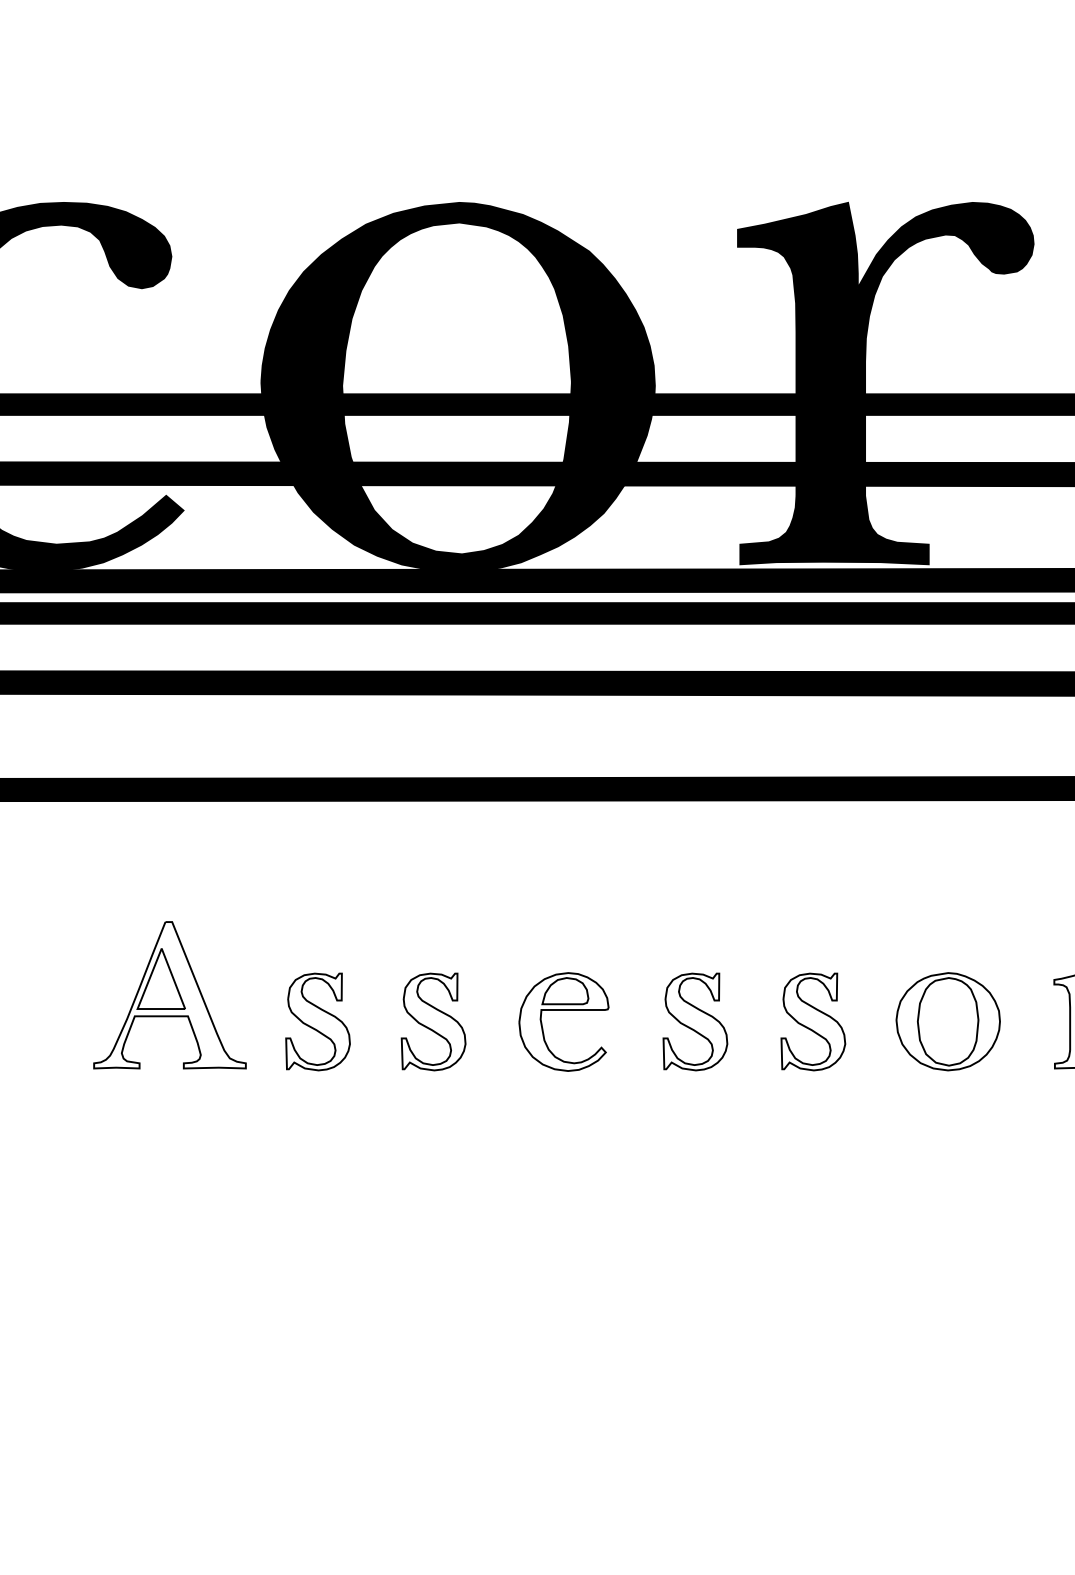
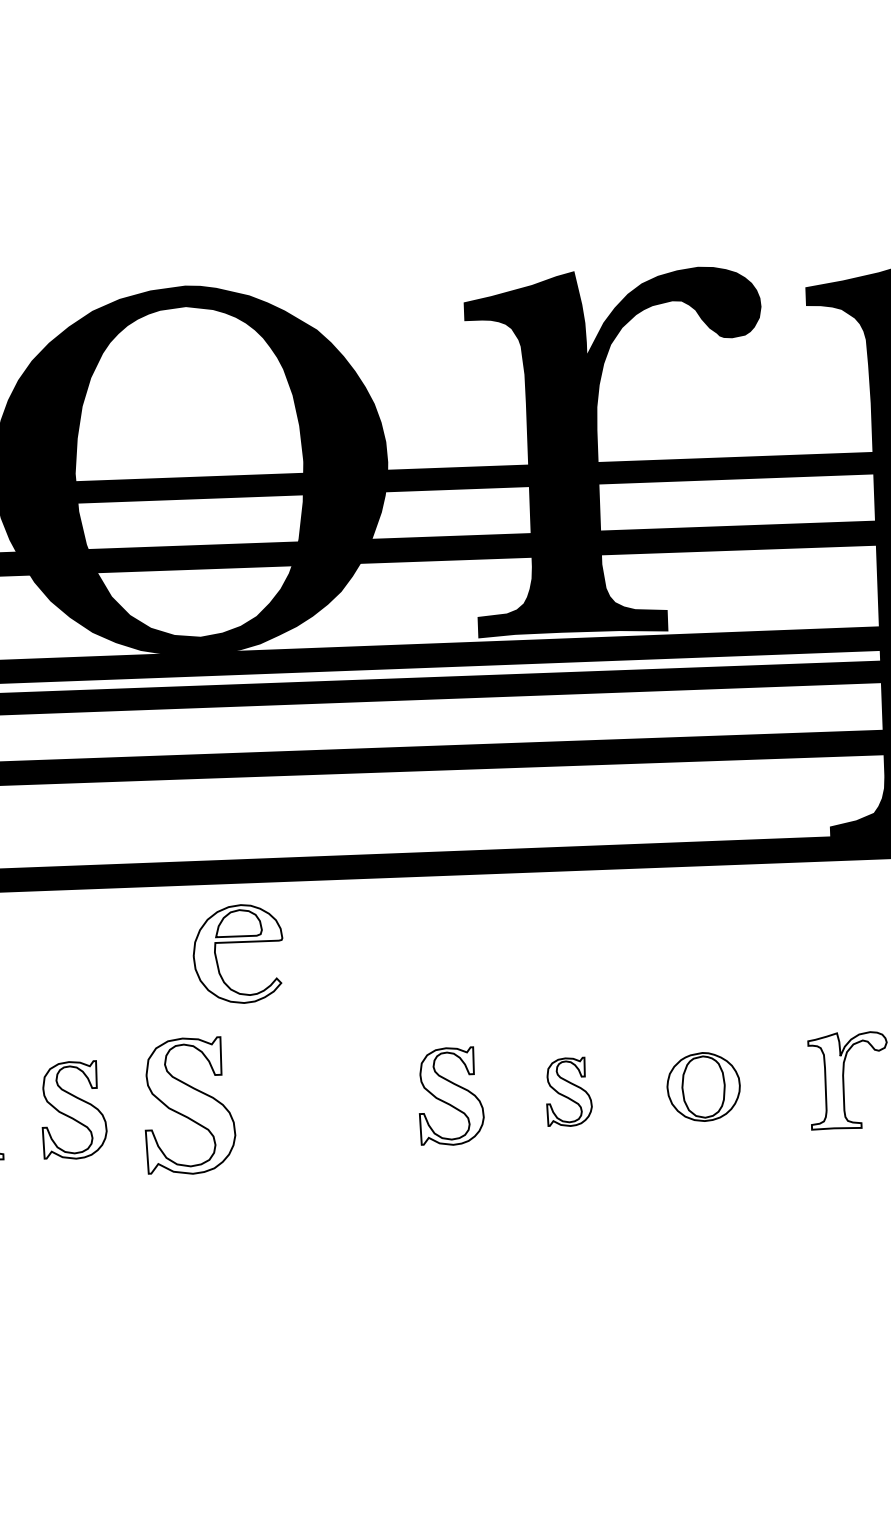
part: (563, 1010) -> (237, 942), moved
part: (433, 1021) -> (189, 1105), size x1.4
part: (813, 1021) -> (569, 1091), size x0.7
part: (947, 1021) -> (702, 1086), size x0.7

